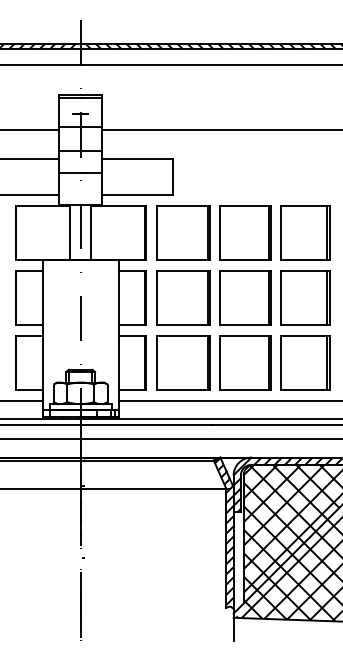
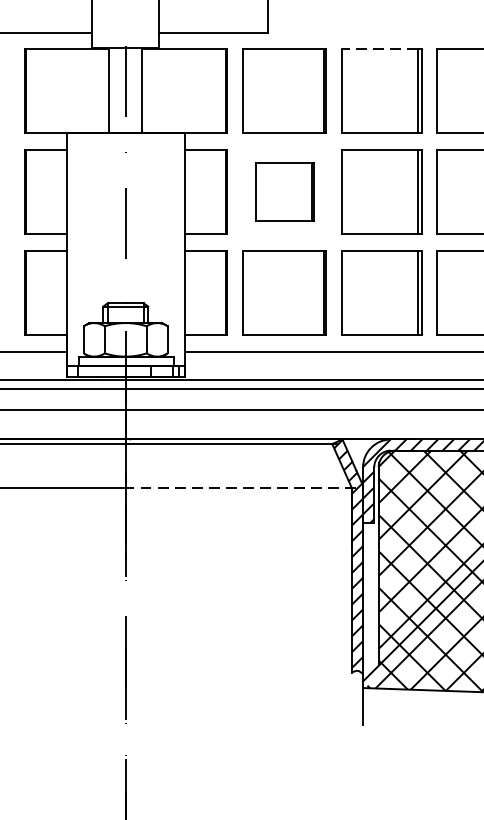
line: (244, 206) -> (379, 49), solid -> dashed
part: (183, 297) -> (285, 191), size x0.7
line: (156, 488) -> (243, 487), solid -> dashed

